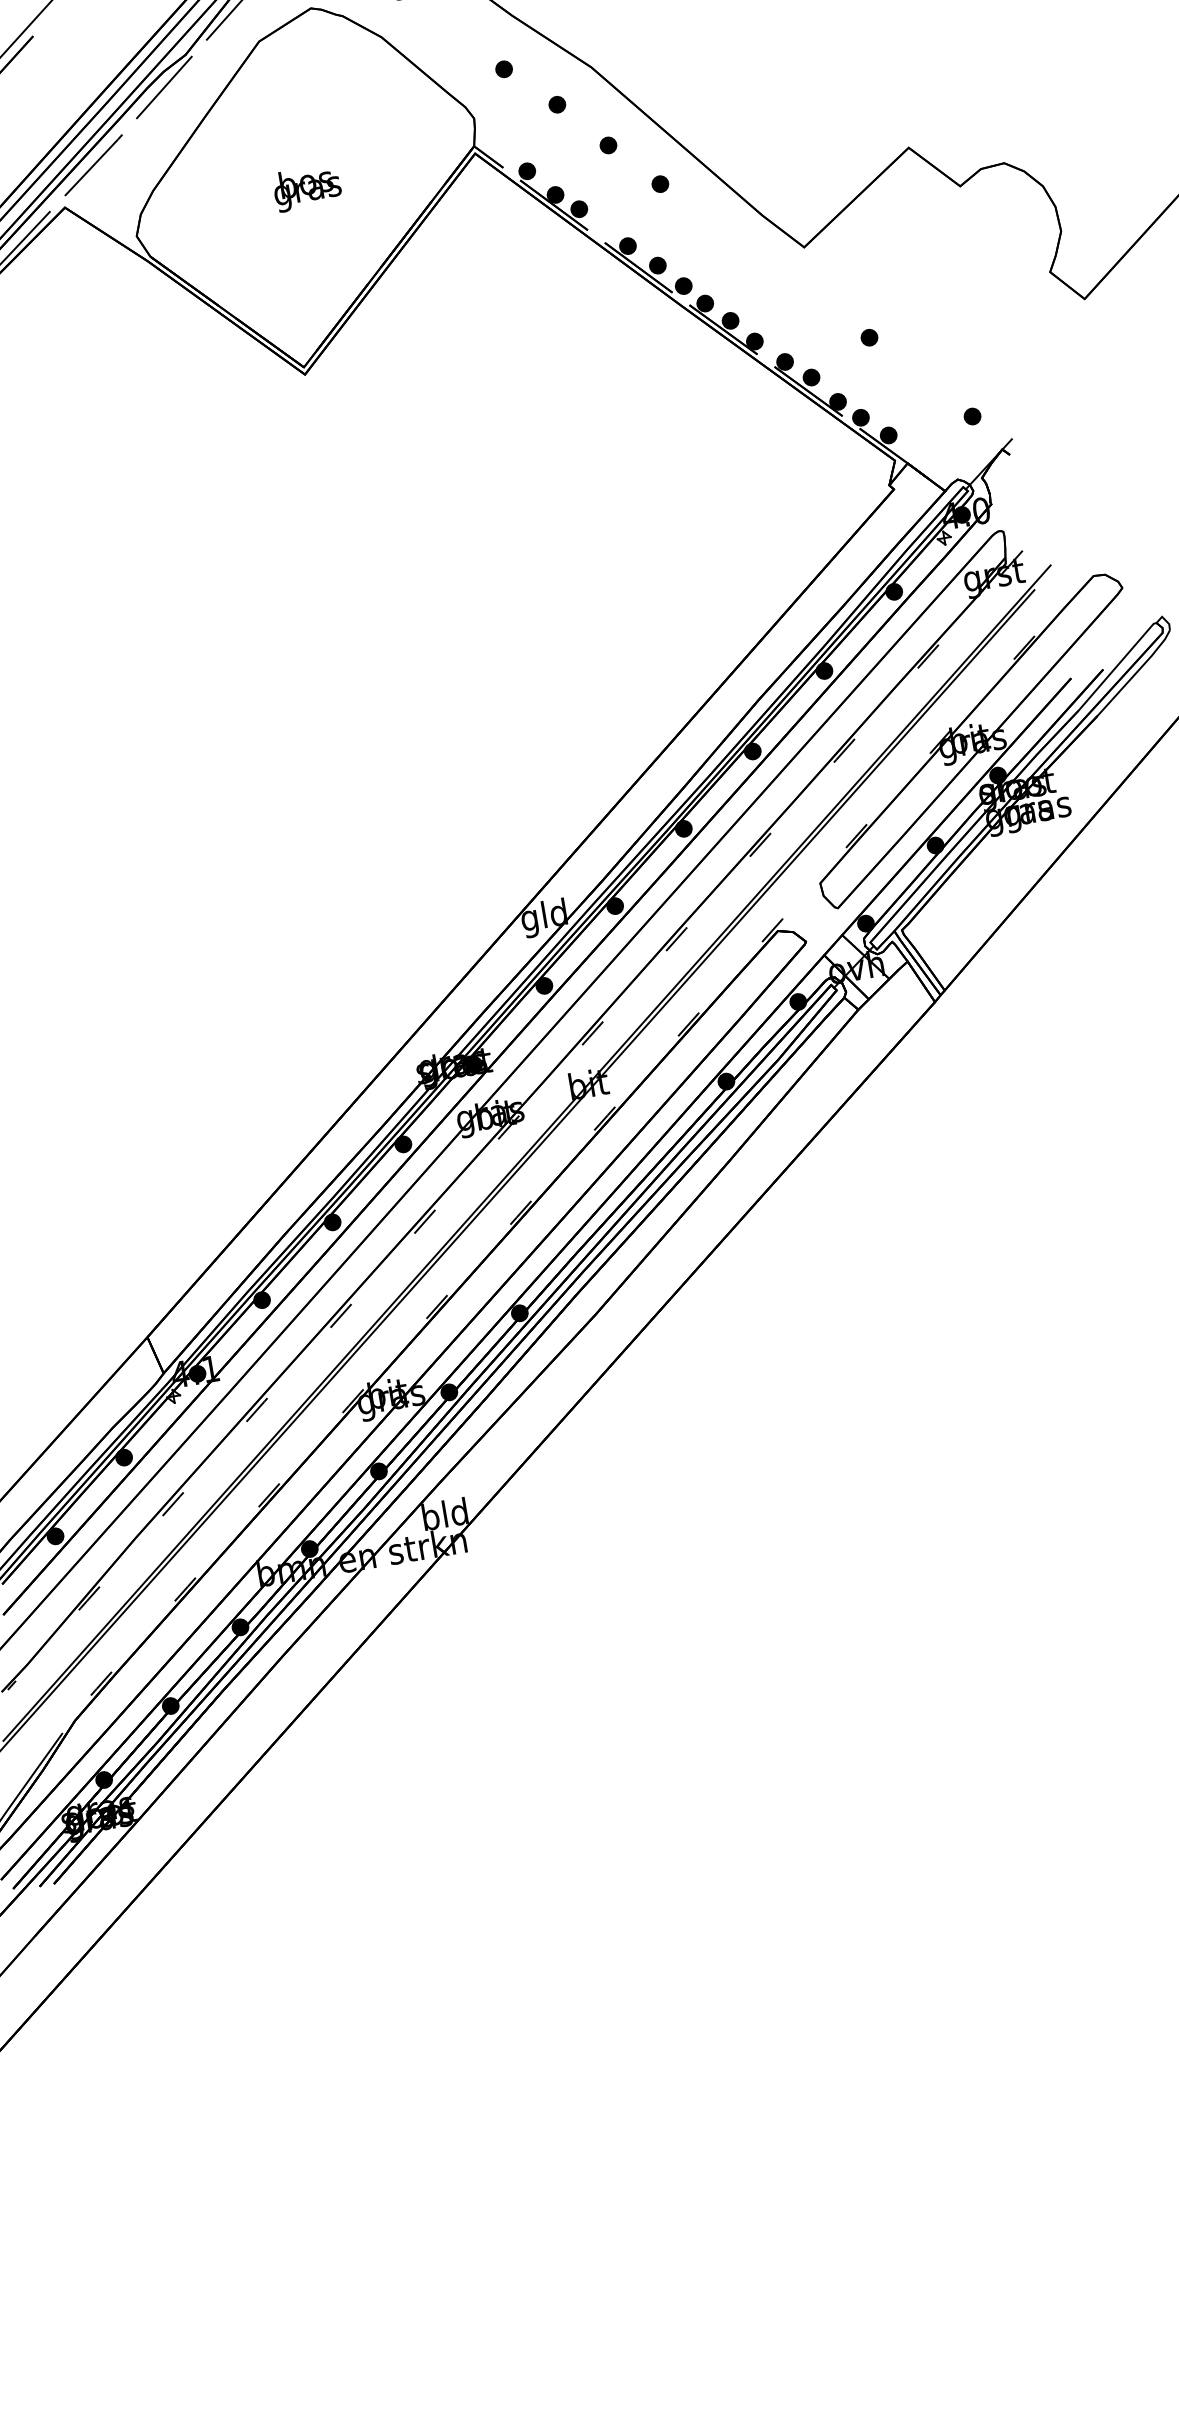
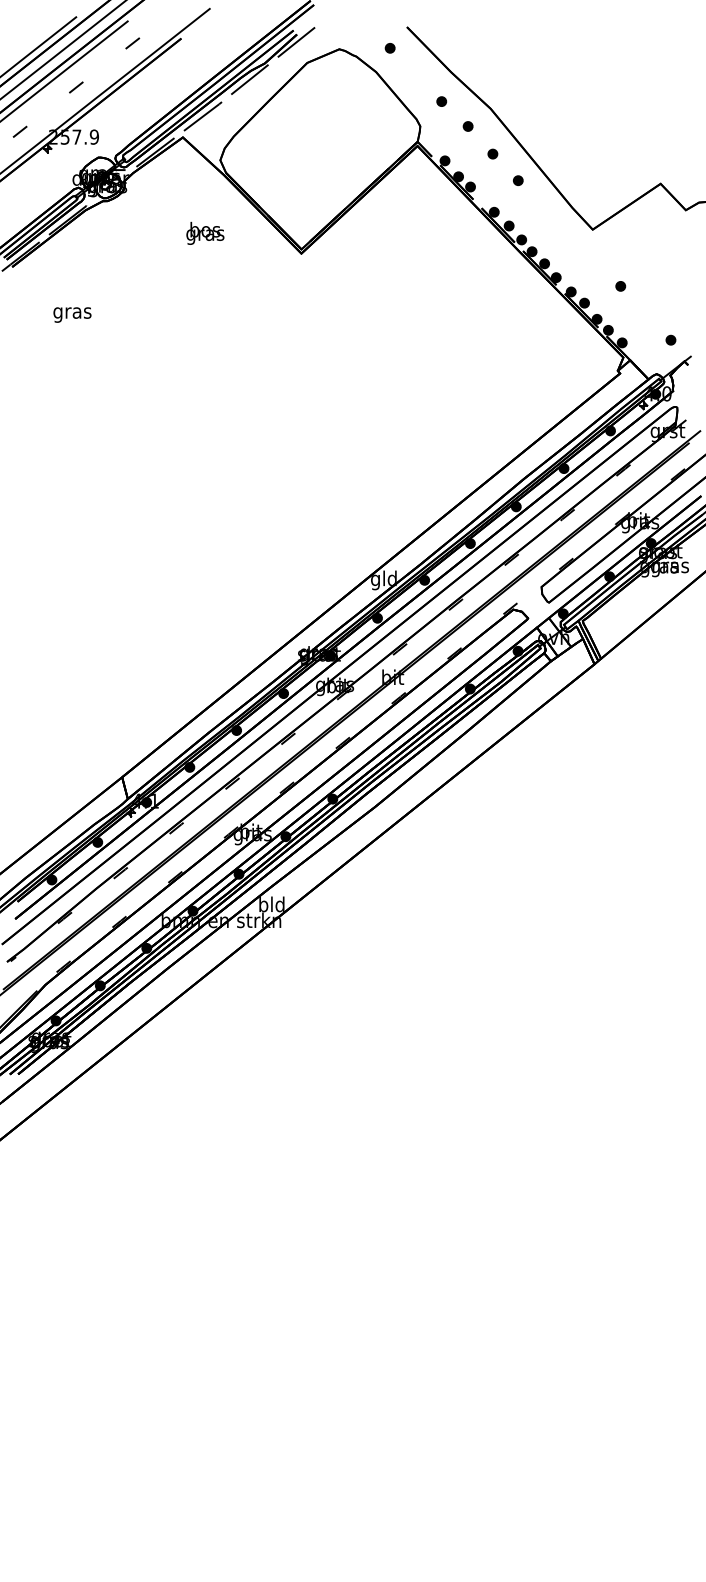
text: (307, 186) -> (205, 232), moved

